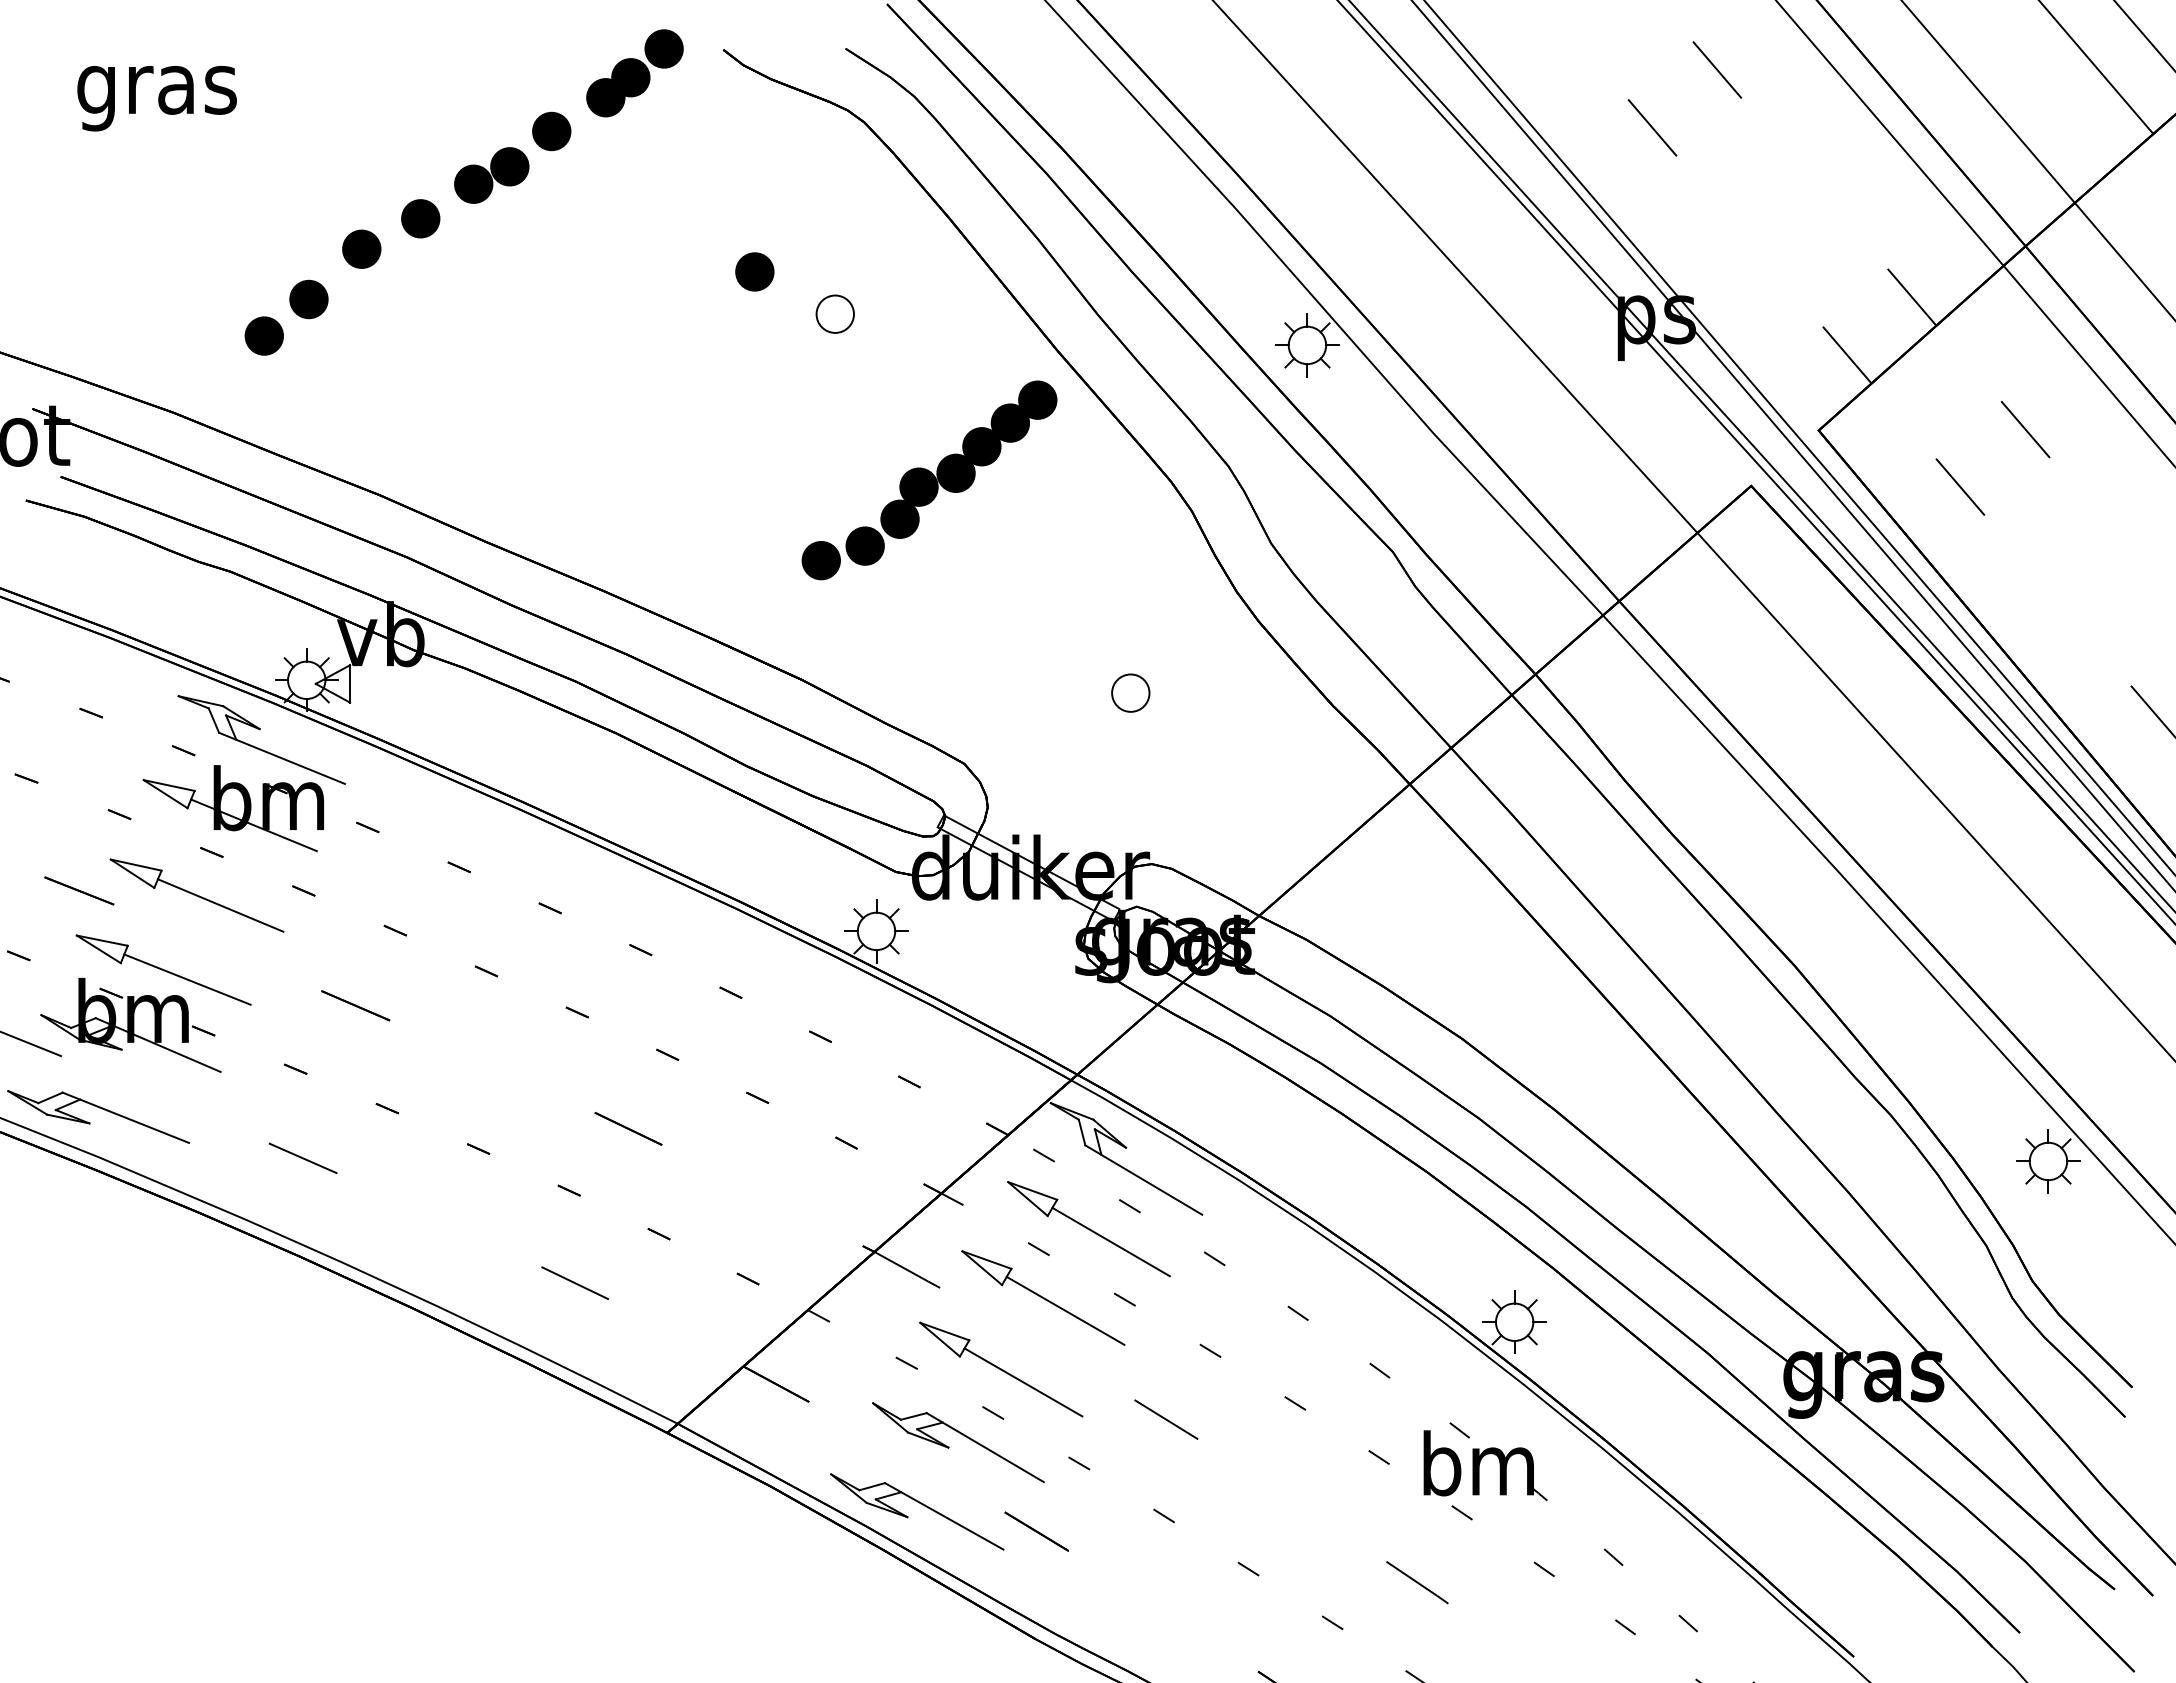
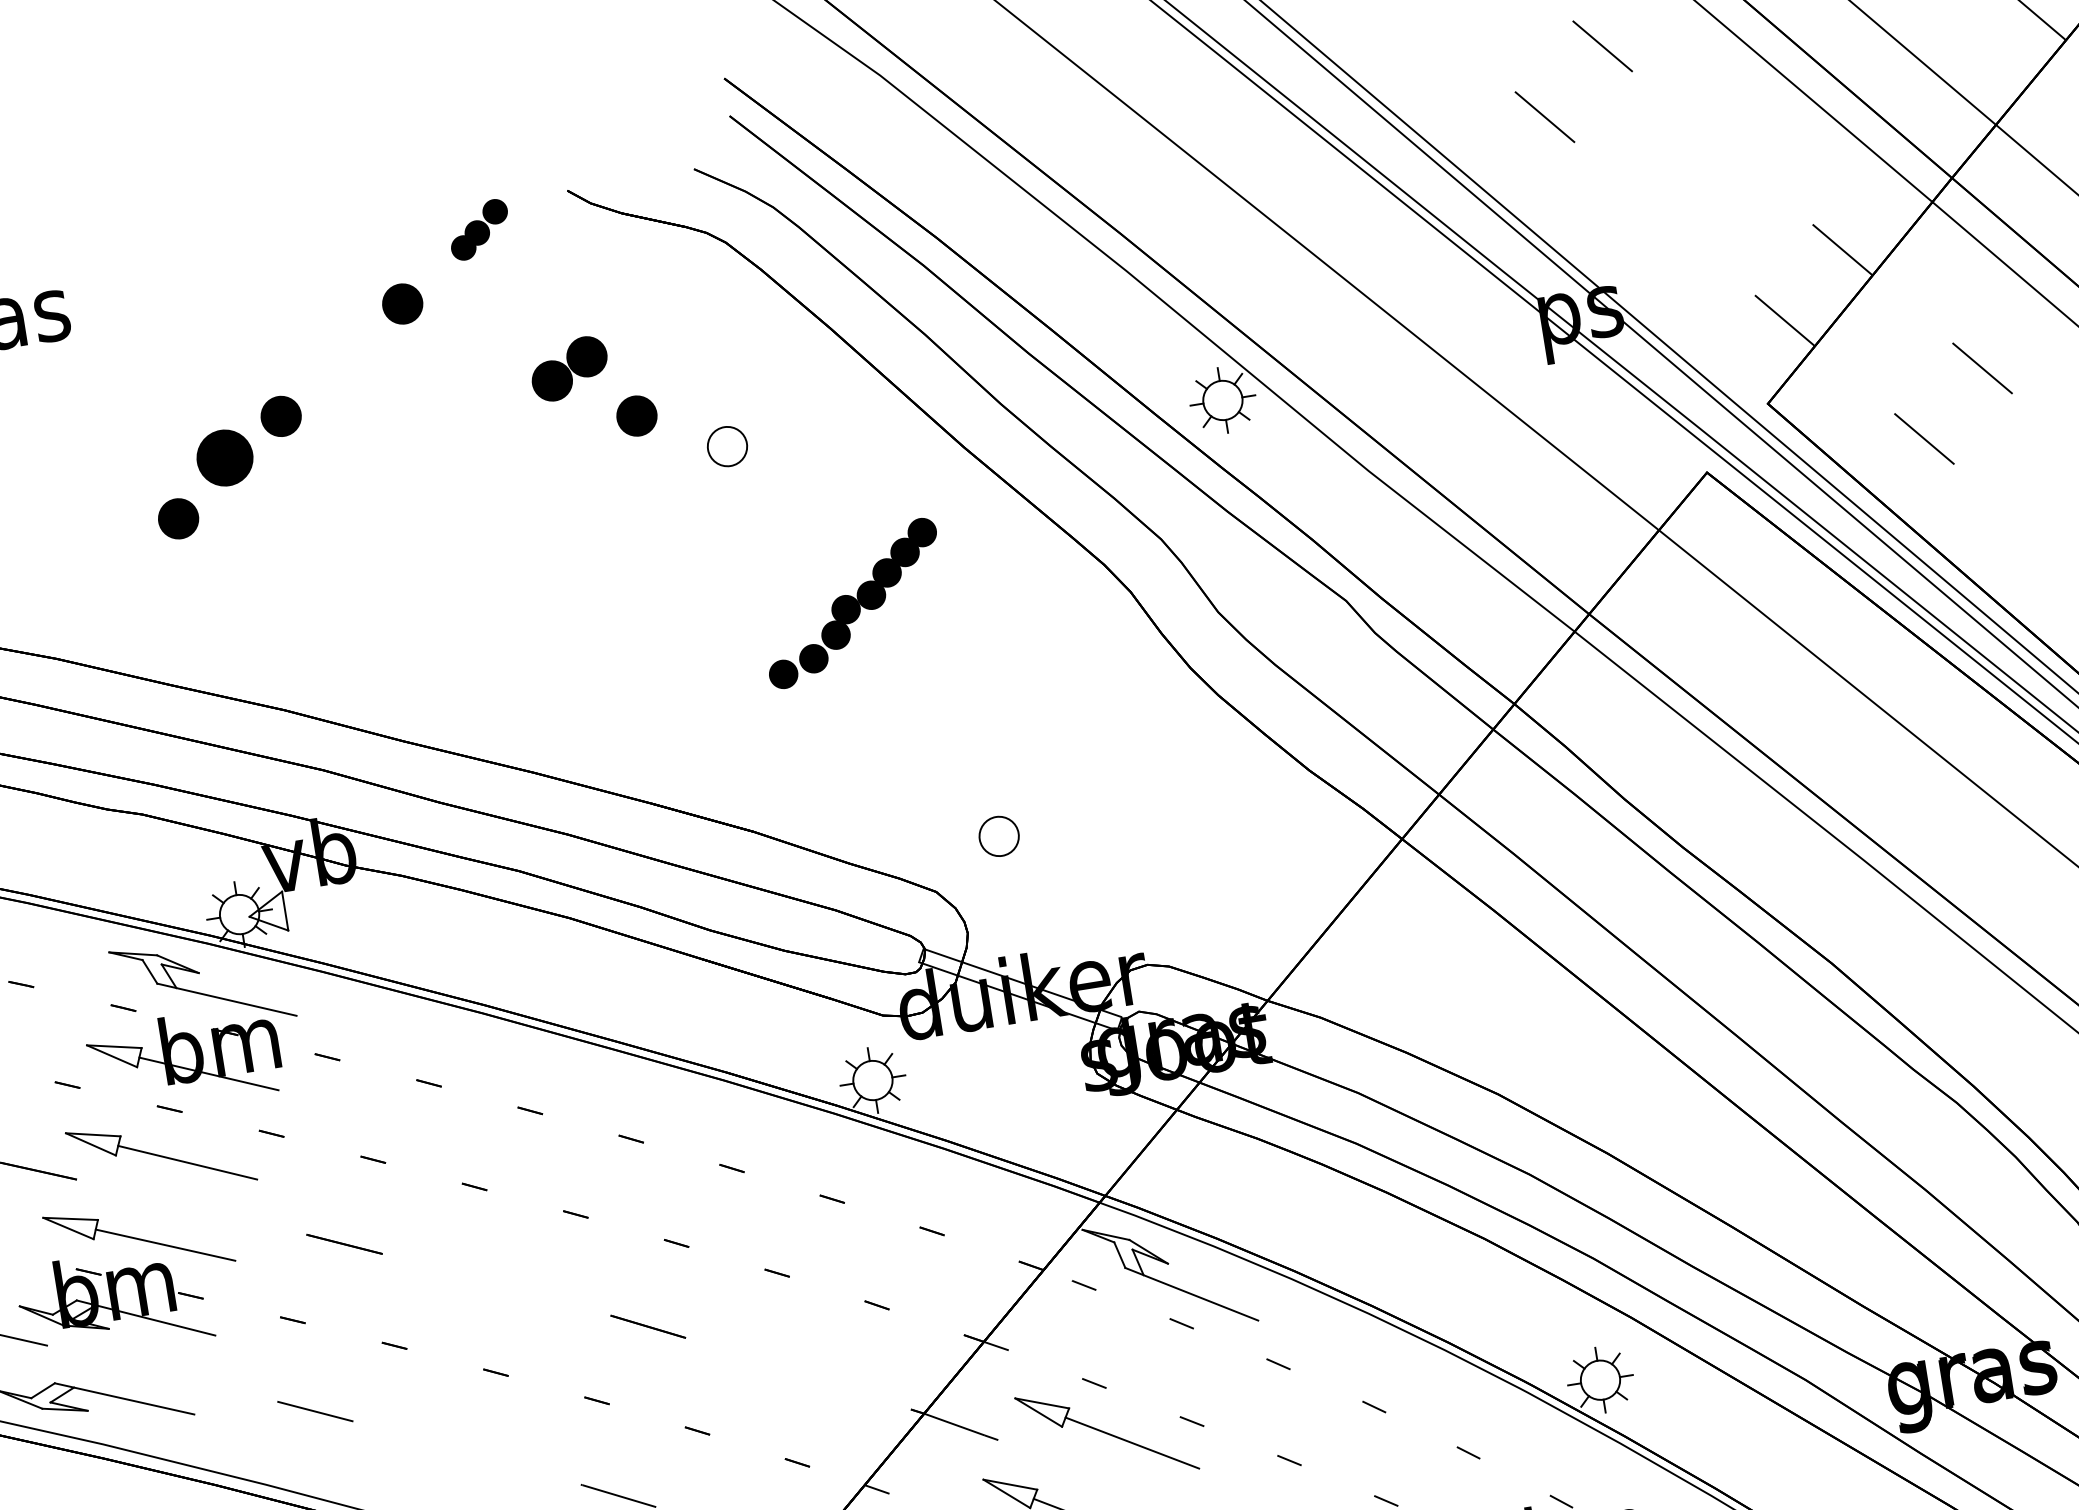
part: (634, 73) -> (478, 230), size x0.6
part: (491, 175) -> (569, 368), moved
part: (361, 248) -> (224, 457), size x1.4
part: (263, 335) -> (137, 563), removed
part: (929, 480) -> (852, 603), size x0.7
part: (1130, 692) -> (998, 835), moved
part: (1088, 1229) -> (1142, 1354), removed

